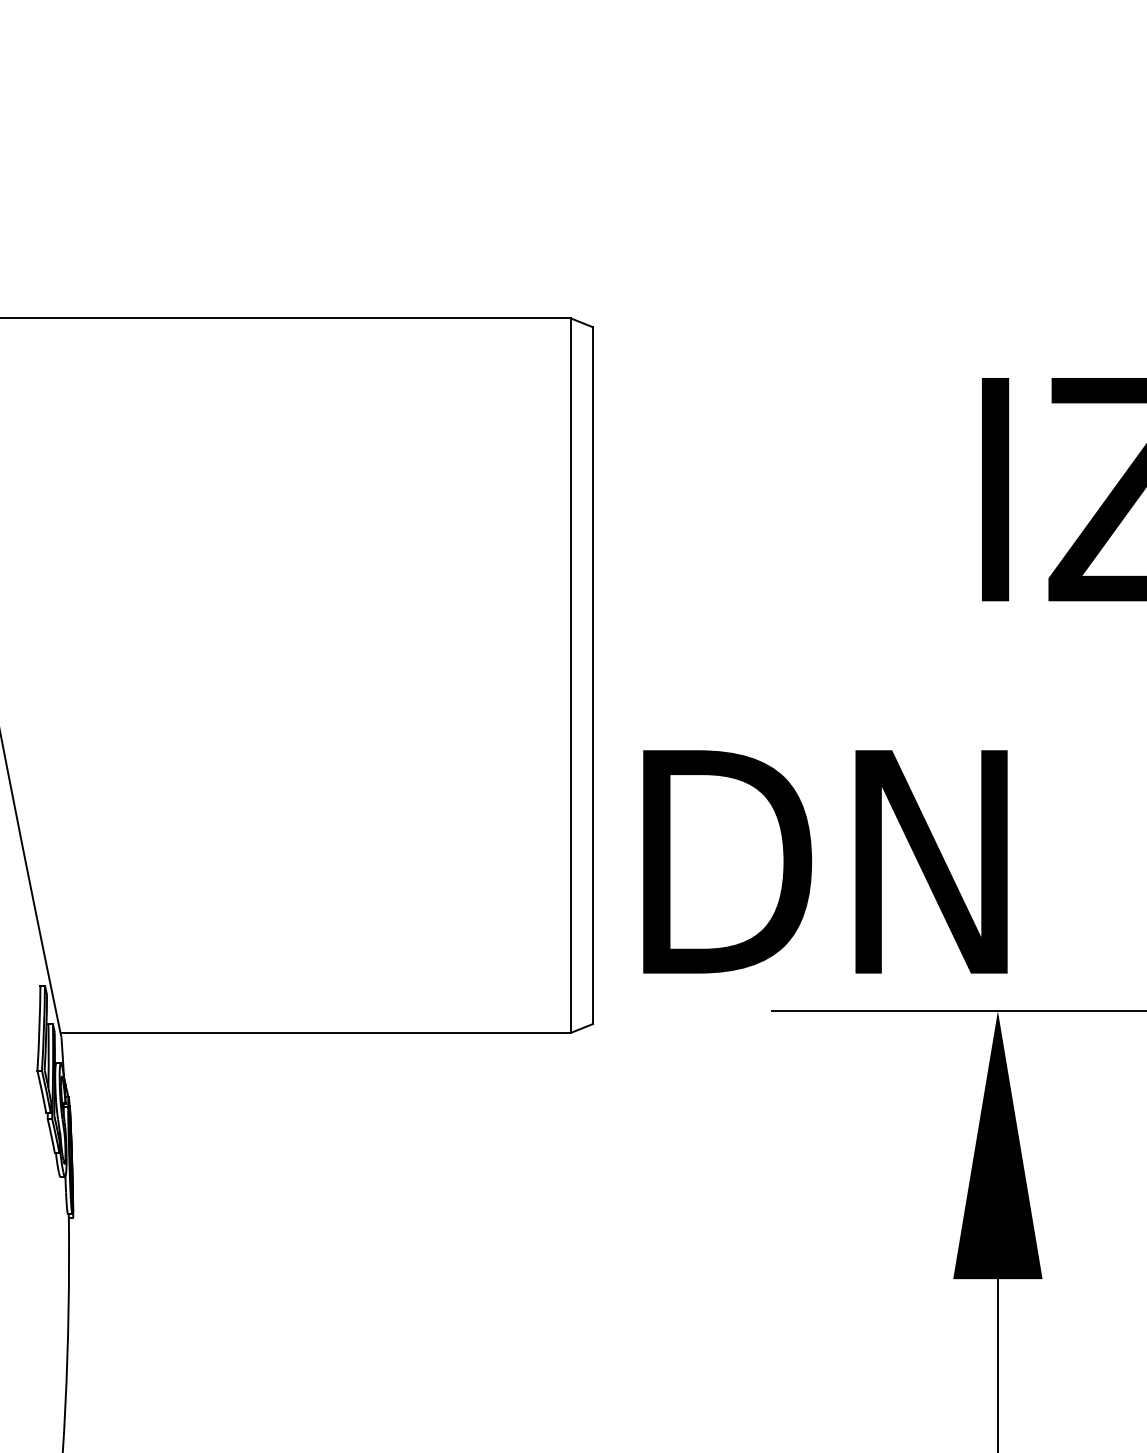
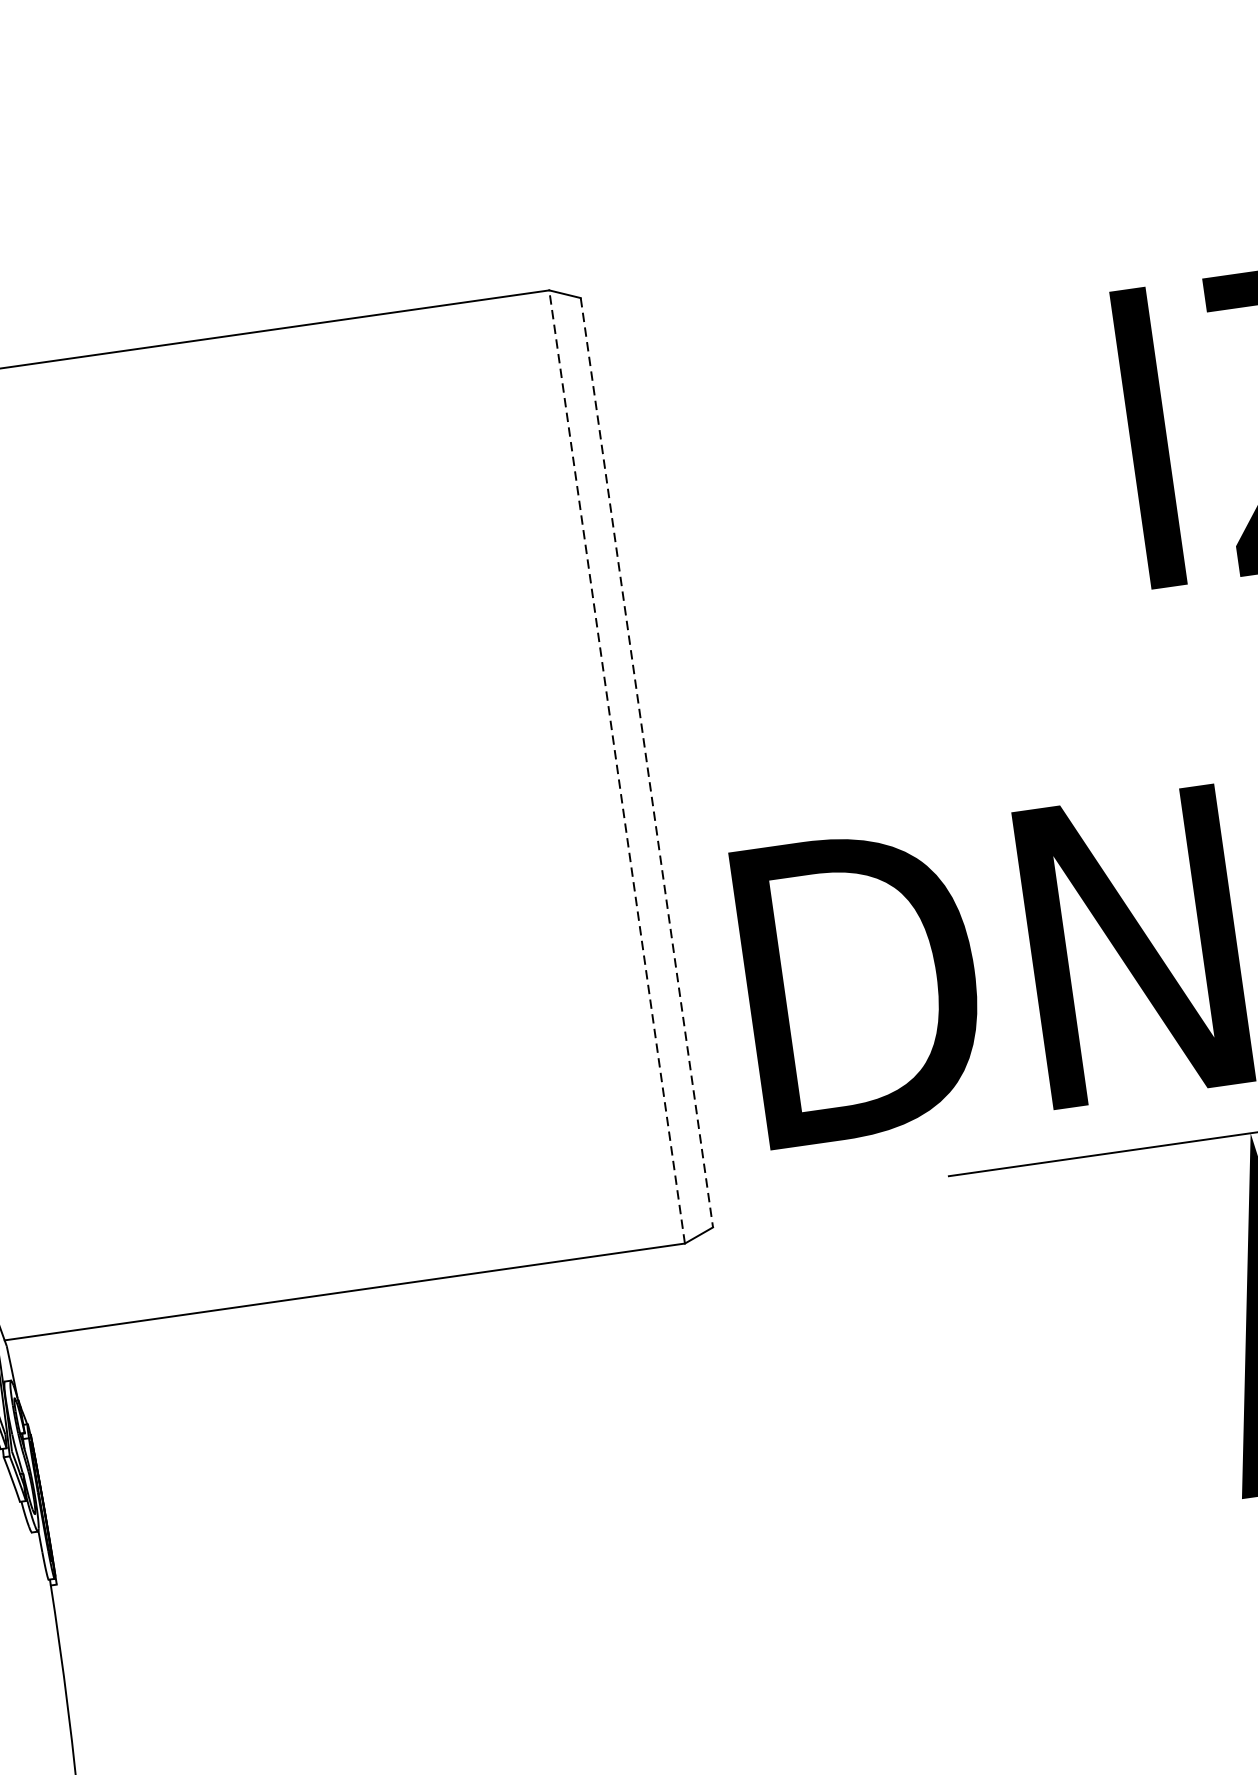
line: (570, 675) -> (616, 766), solid -> dashed
line: (592, 676) -> (646, 763), solid -> dashed

